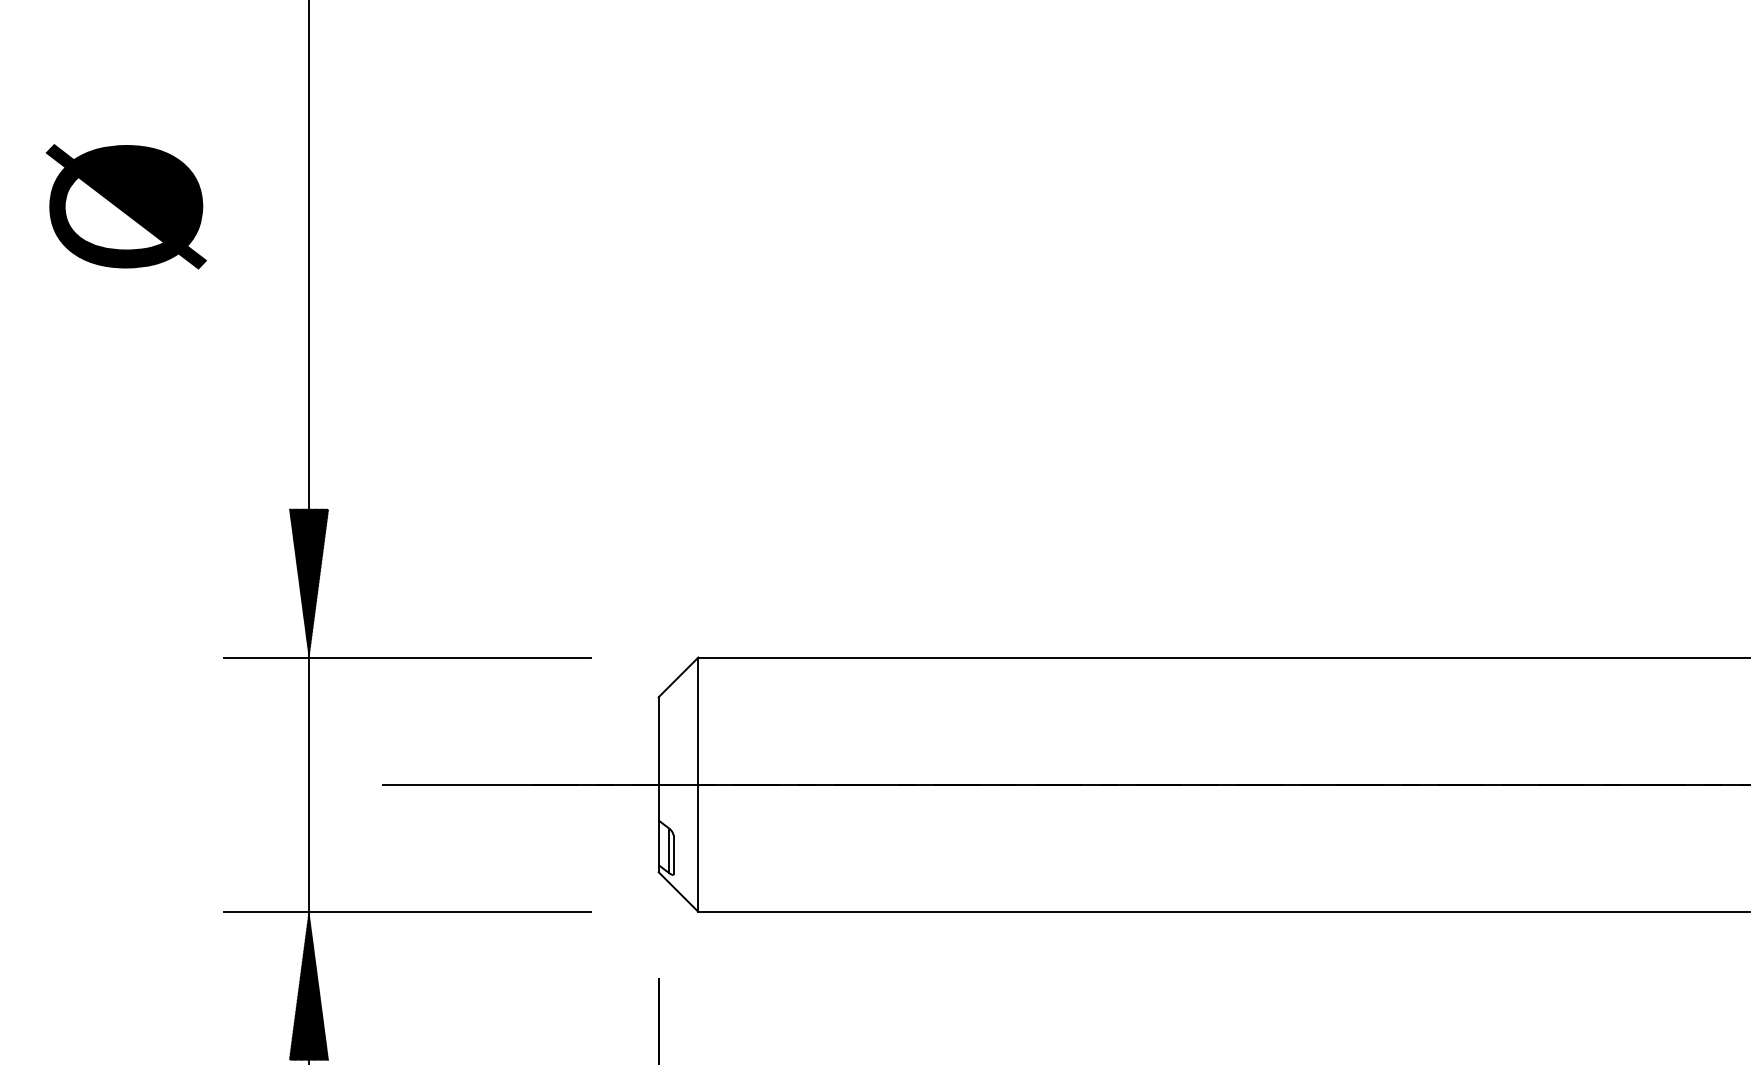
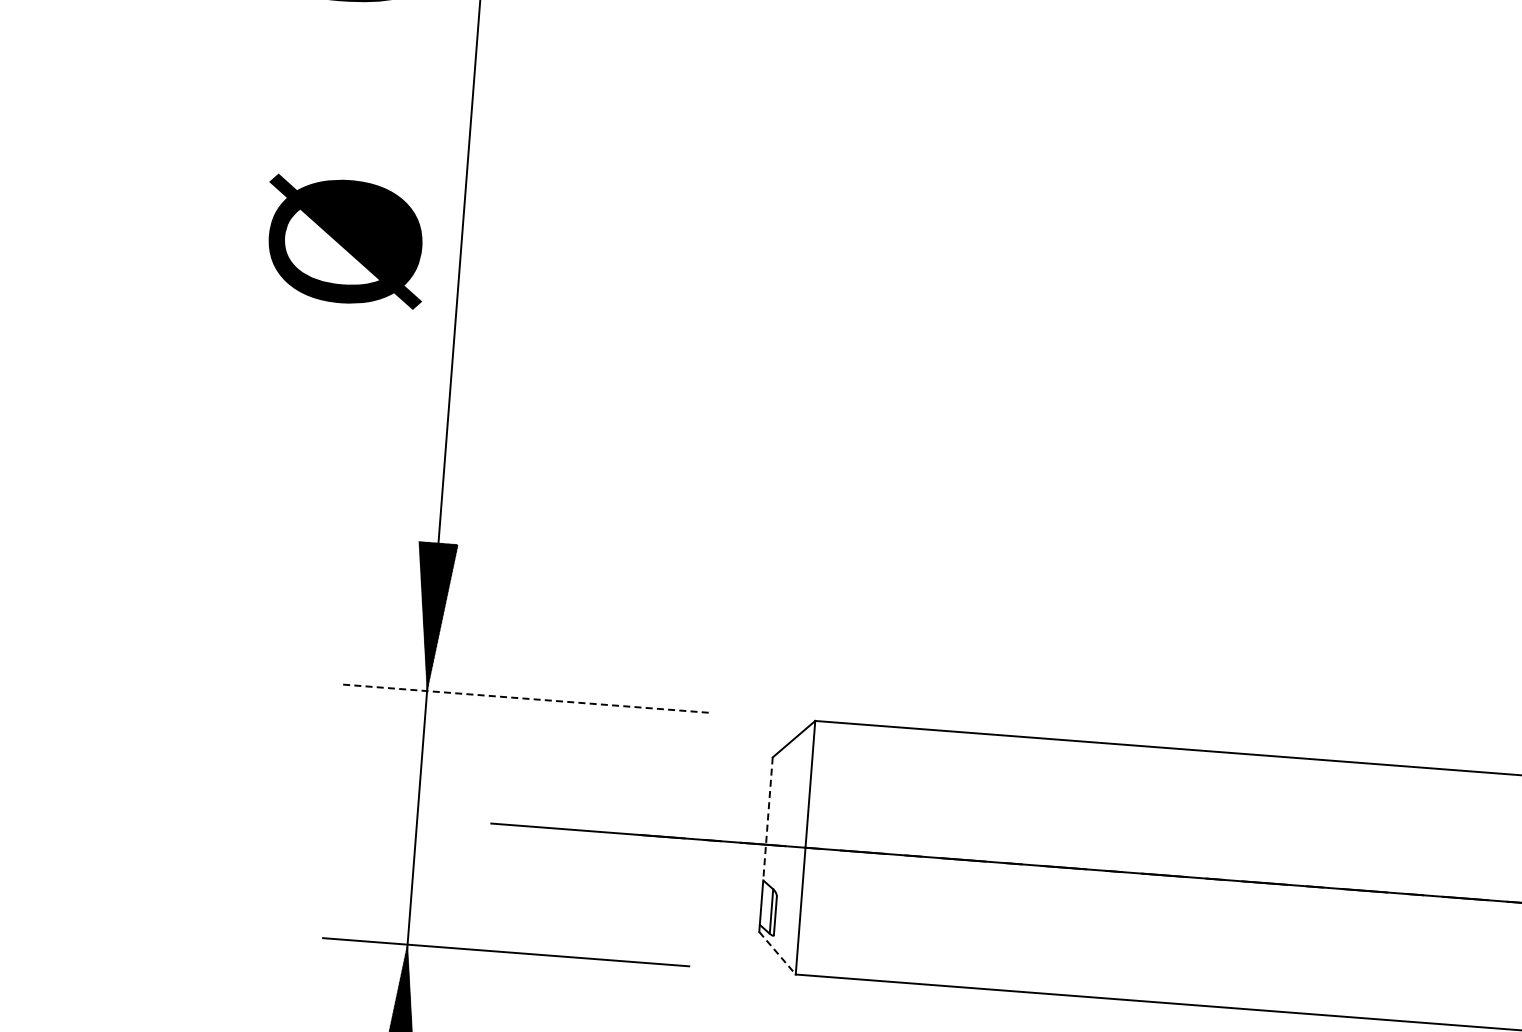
text: (125, 206) -> (344, 241), moved
line: (407, 657) -> (525, 698), solid -> dashed
line: (658, 758) -> (767, 818), solid -> dashed
line: (678, 892) -> (777, 953), solid -> dashed

